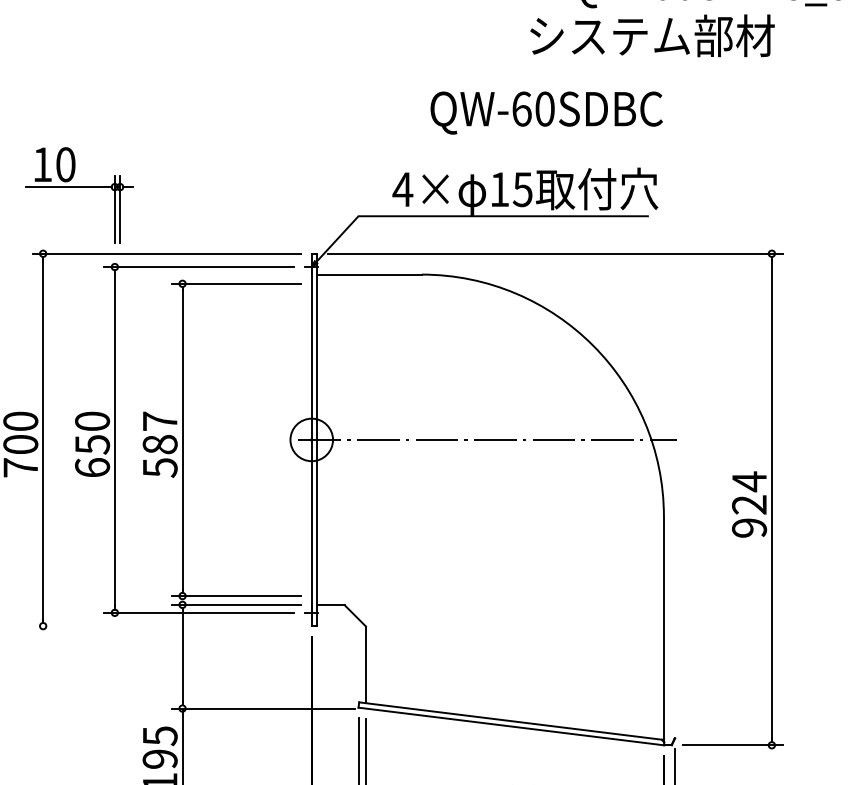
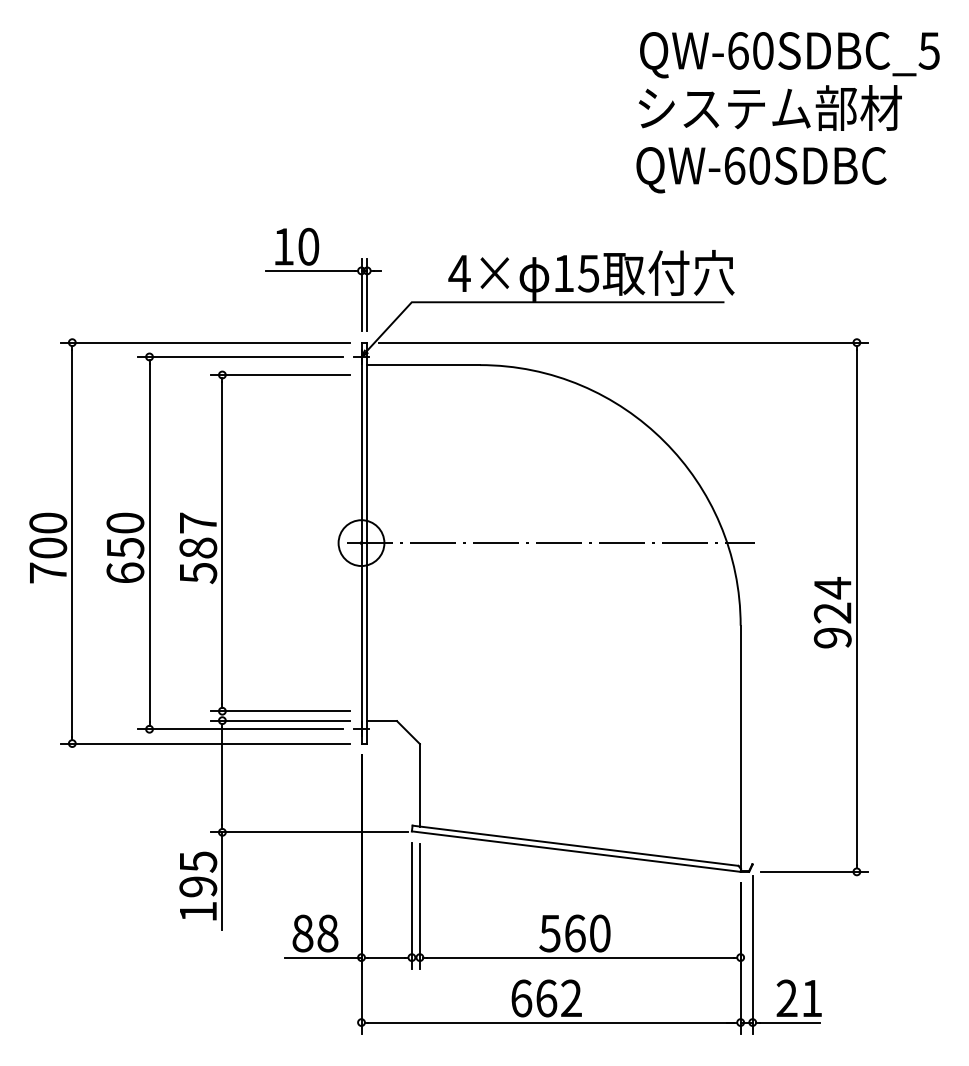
text: (651, 35) -> (769, 107), moved
text: (546, 113) -> (761, 170), moved
part: (79, 187) -> (323, 271), moved
line: (166, 626) -> (205, 743), added

